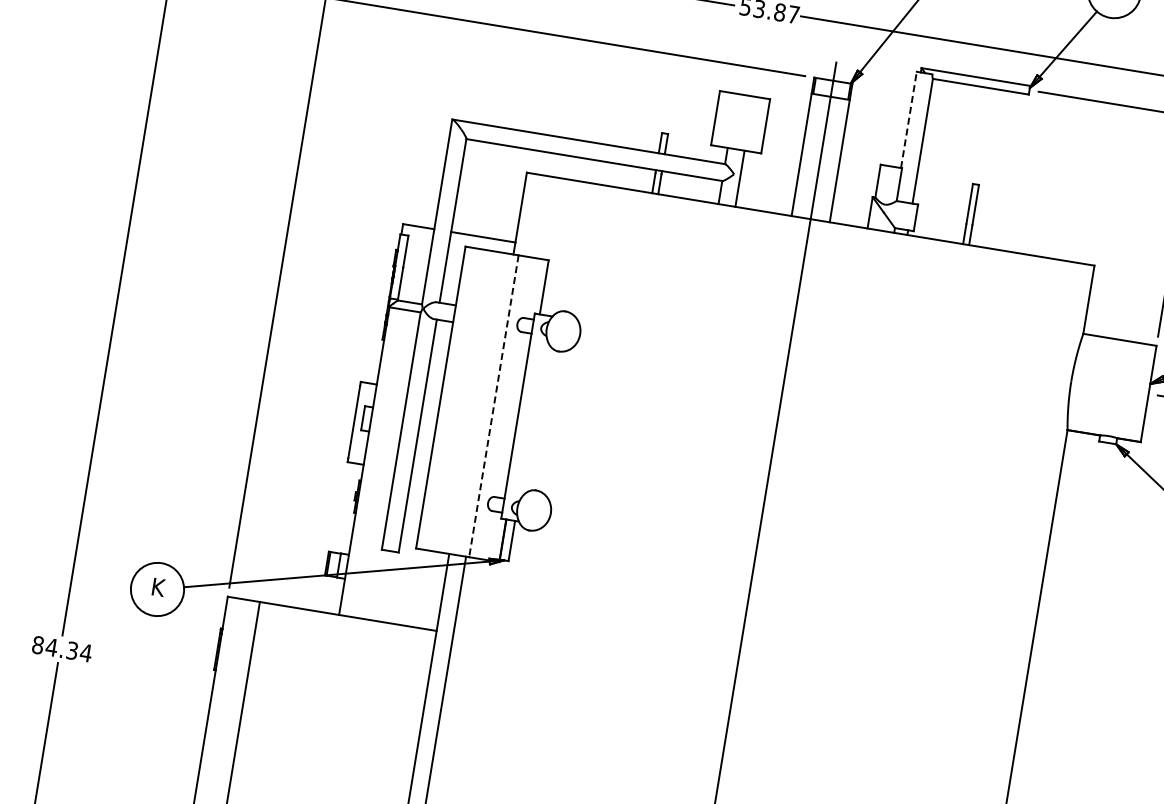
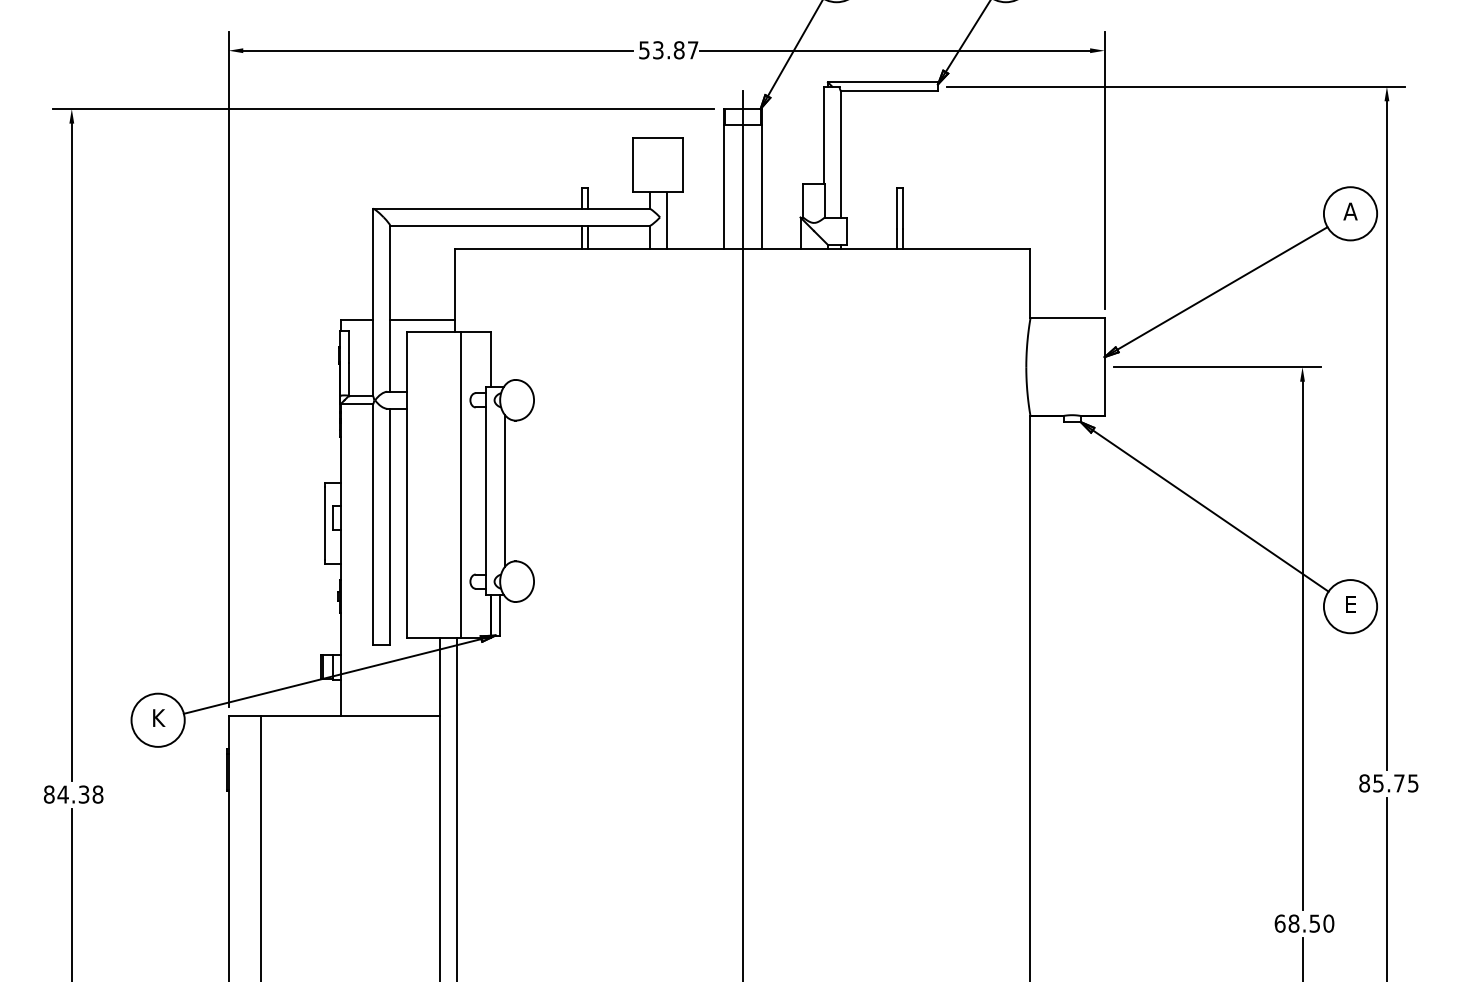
line: (908, 119) -> (823, 135), dashed -> solid
line: (493, 406) -> (460, 485), dashed -> solid
line: (537, 418) -> (505, 490), added
text: (85, 652) -> (97, 794), 84.34 -> 84.38

